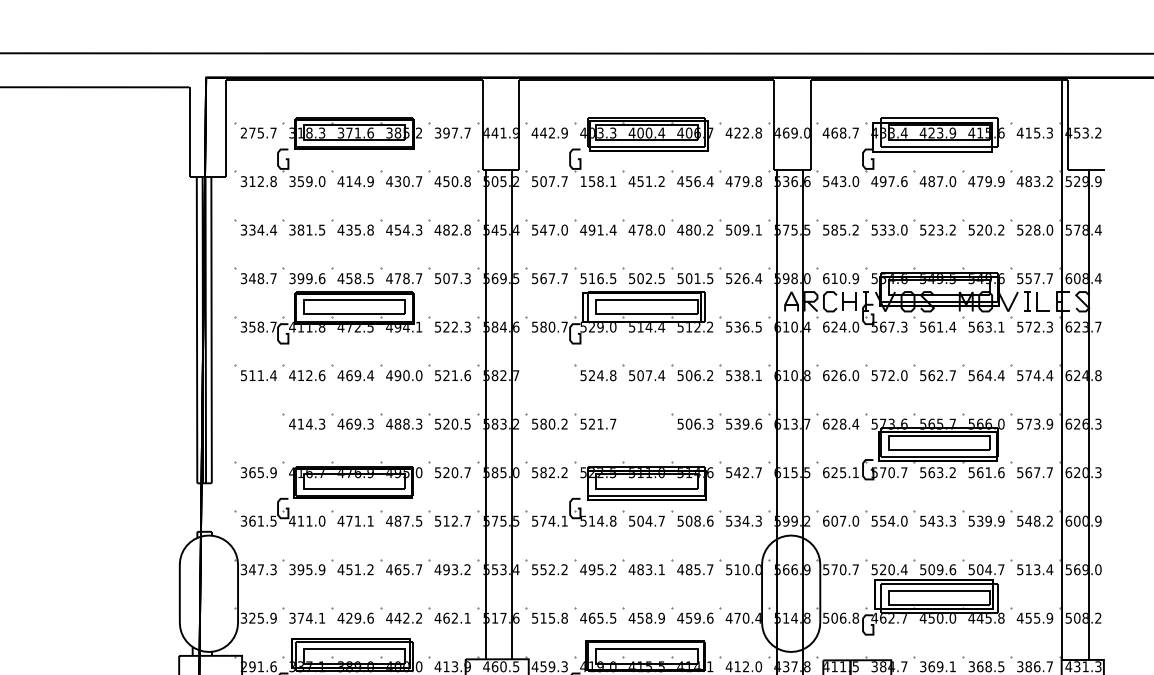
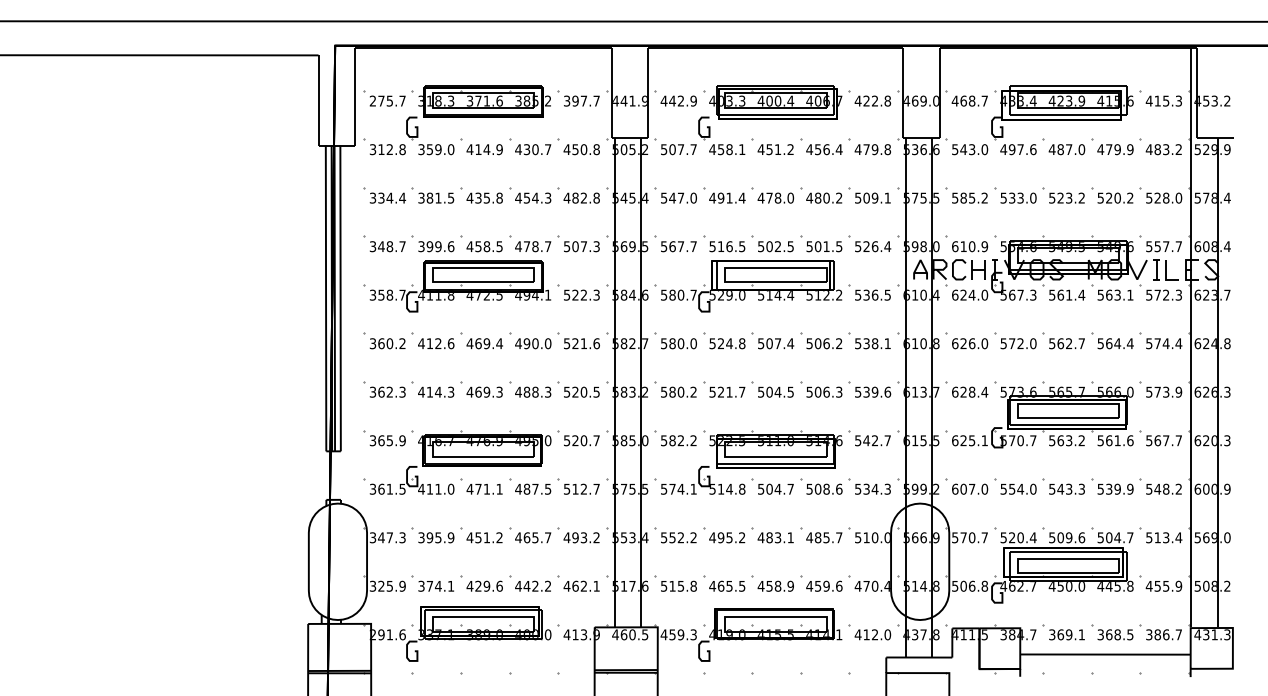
text: (583, 181) -> (712, 149), 158.1 -> 458.1
part: (546, 372) -> (675, 340), added
text: (258, 375) -> (387, 343), 511.4 -> 360.2
part: (255, 421) -> (384, 389), added
part: (643, 421) -> (772, 389), added

